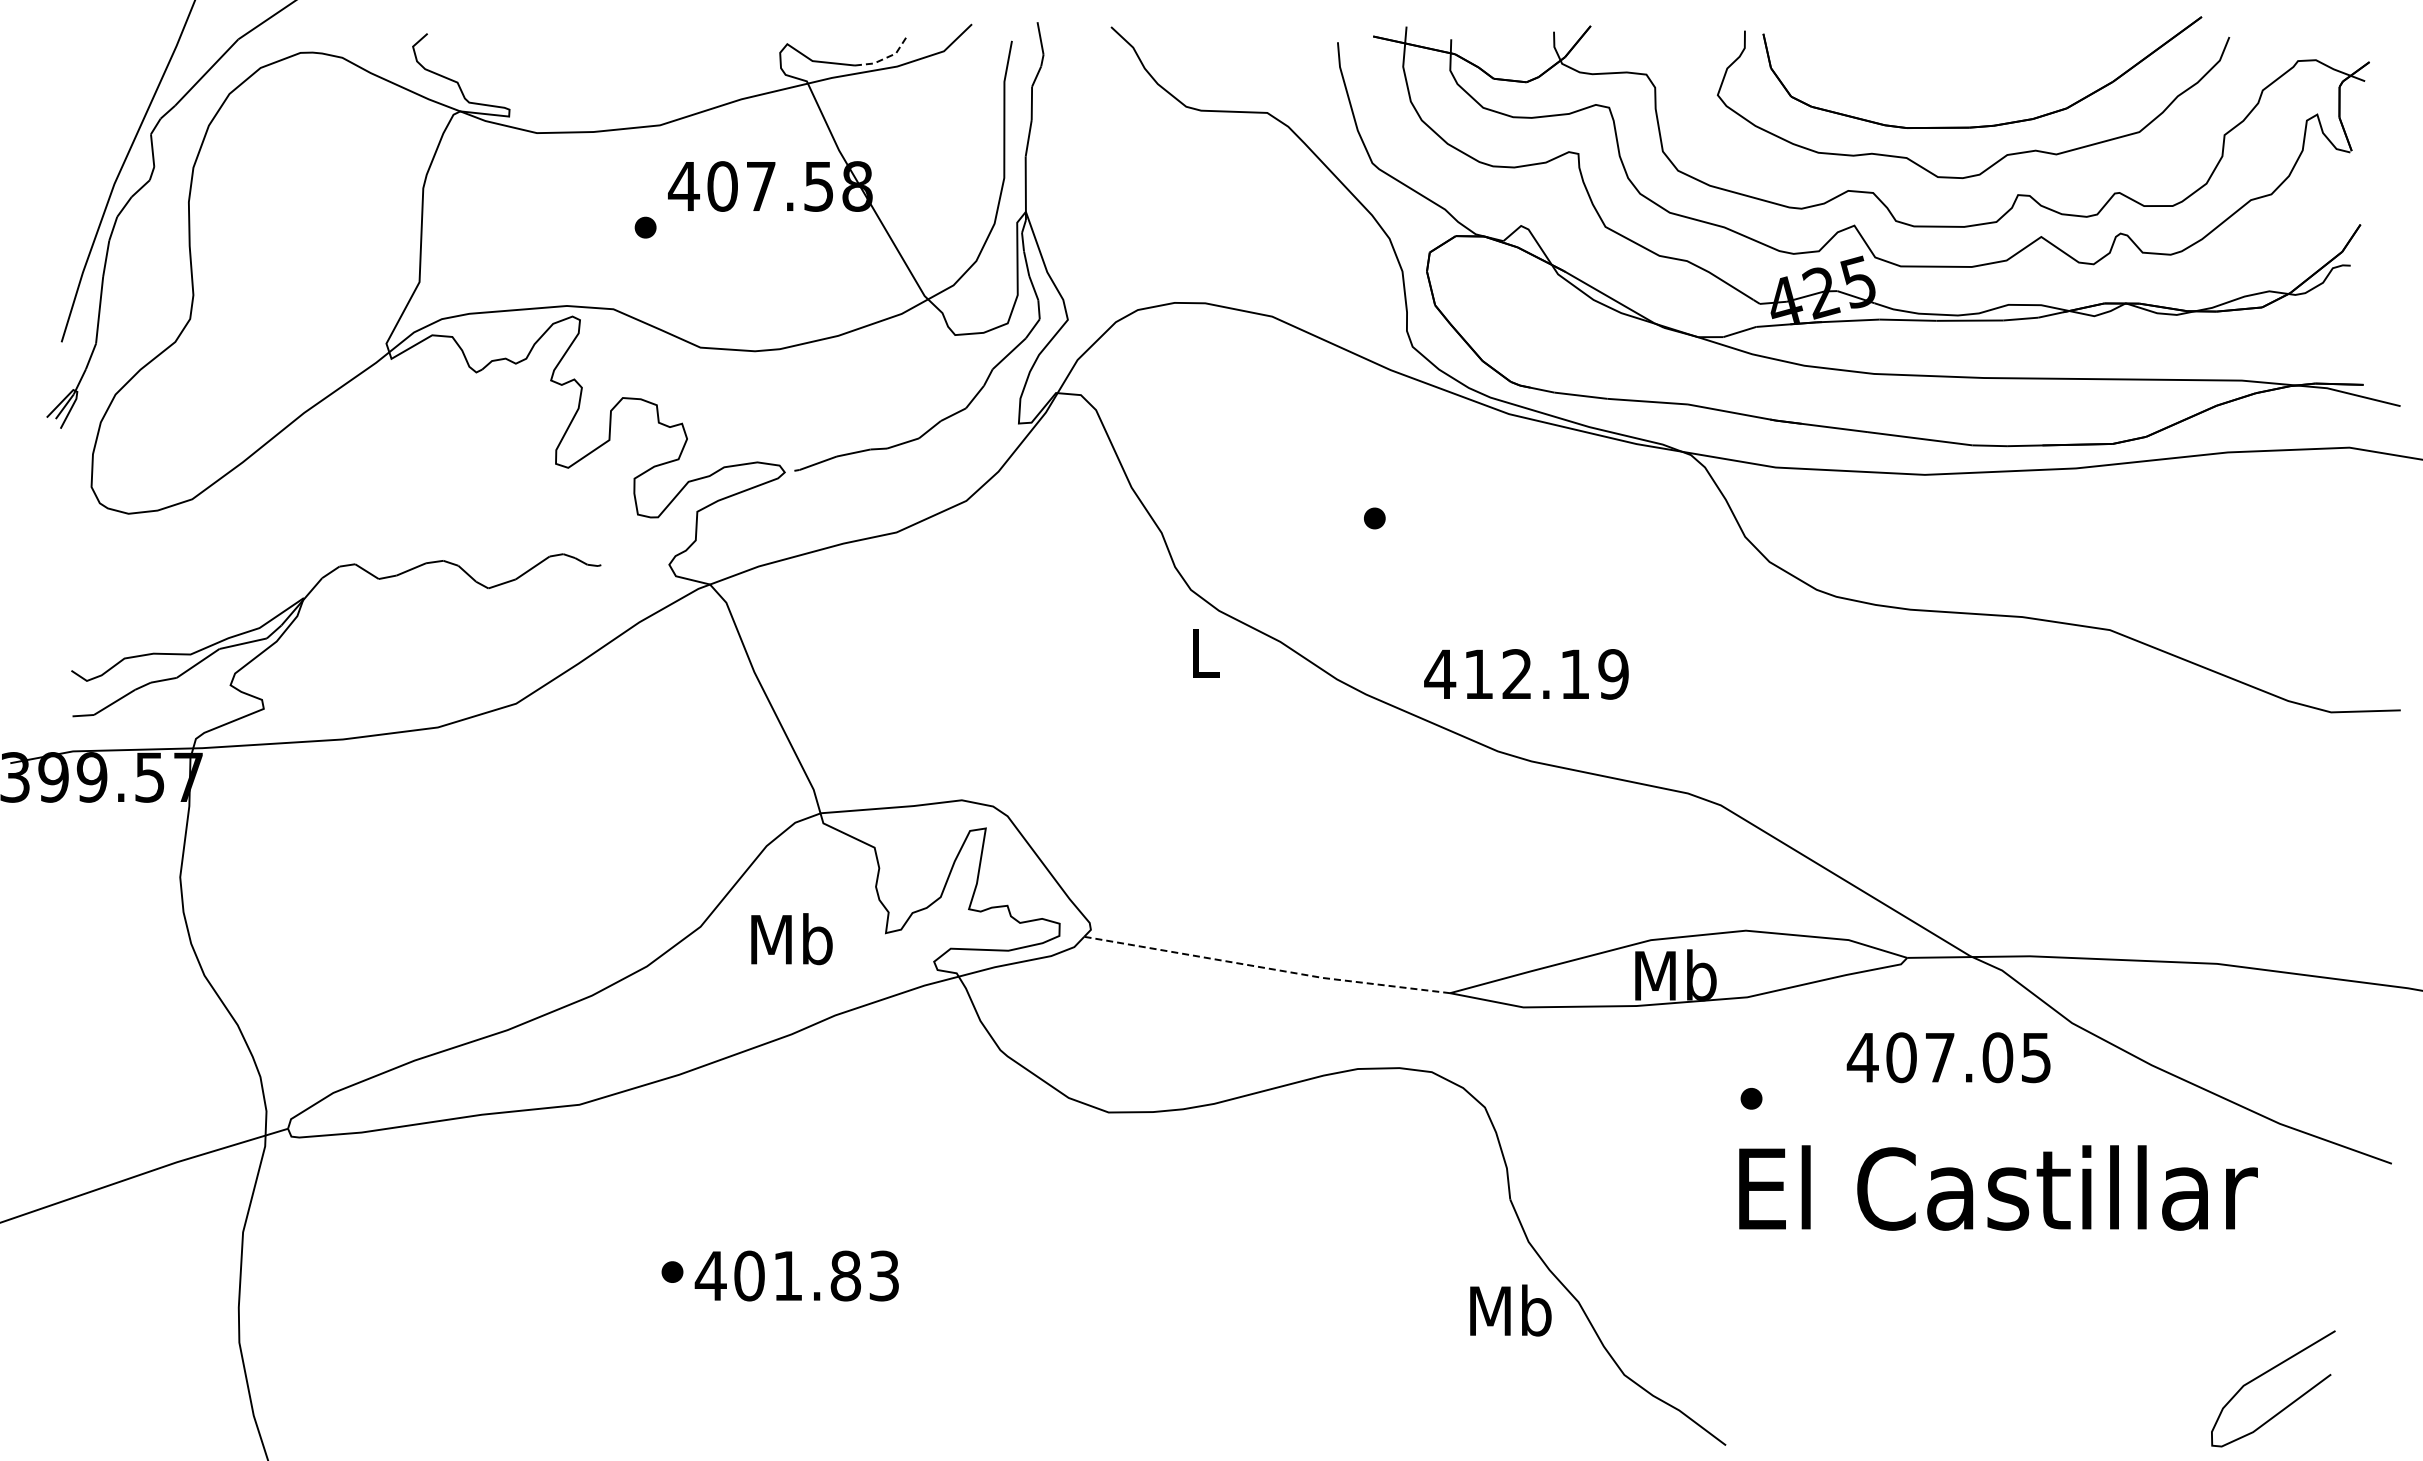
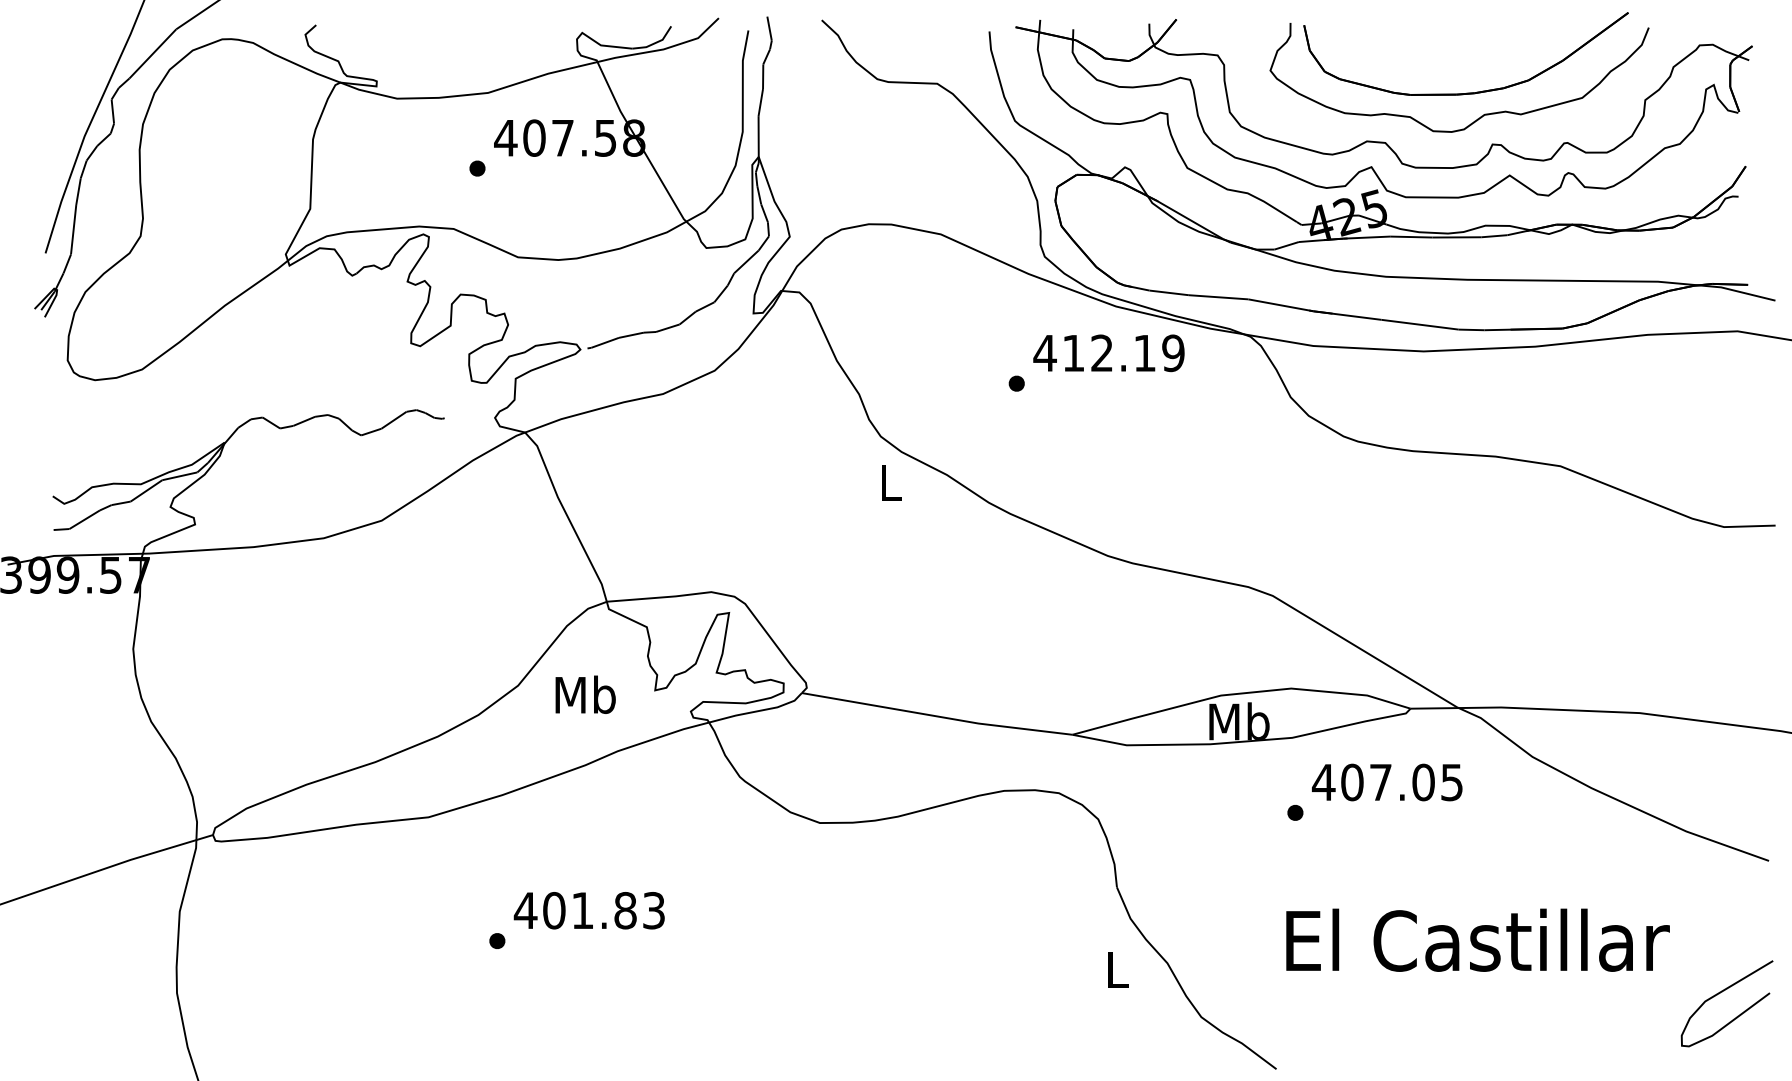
line: (886, 57) -> (655, 42), dashed -> solid
text: (1526, 674) -> (1109, 353), moved
line: (1266, 968) -> (936, 716), dashed -> solid
text: (1948, 1057) -> (1387, 782), moved
text: (1998, 1187) -> (1478, 939), moved
text: (796, 1275) -> (589, 910), moved
text: (1510, 1310) -> (1117, 969), Mb -> L
curve: (2266, 1373) -> (1722, 992), moved

